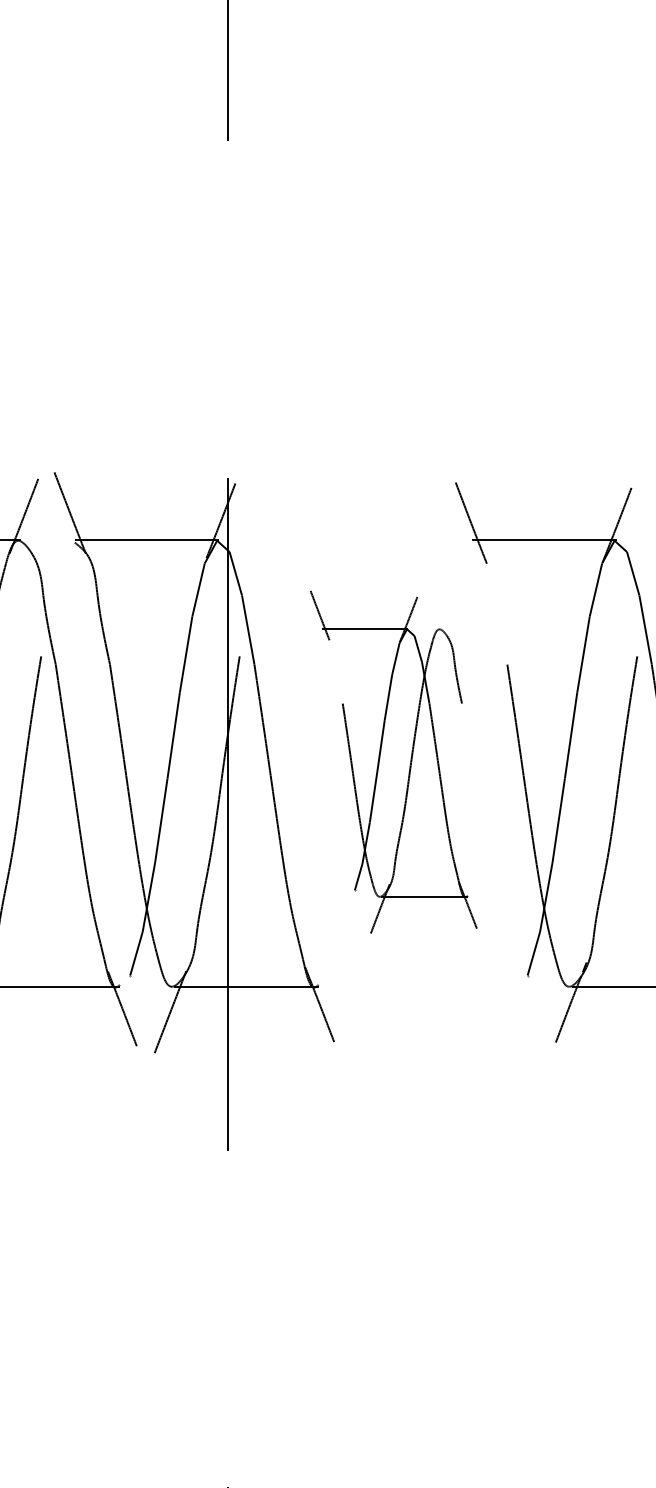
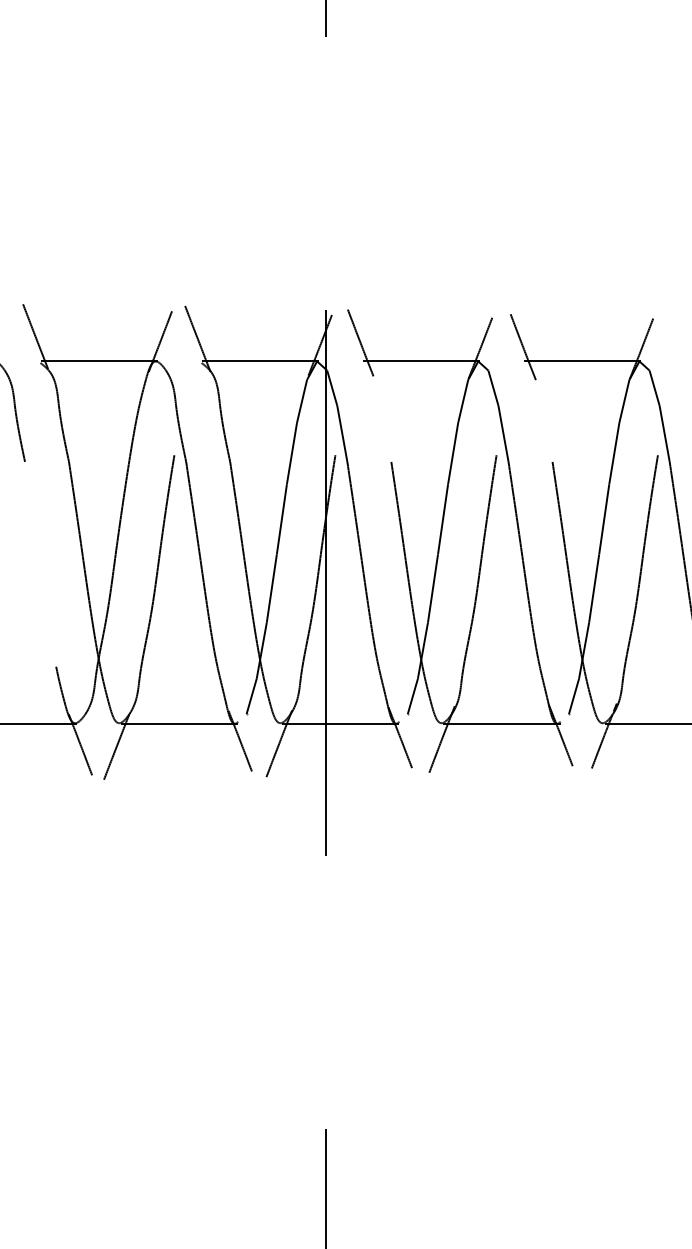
part: (393, 761) -> (460, 540), size x1.67

